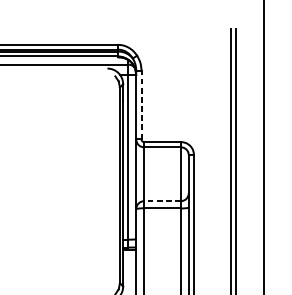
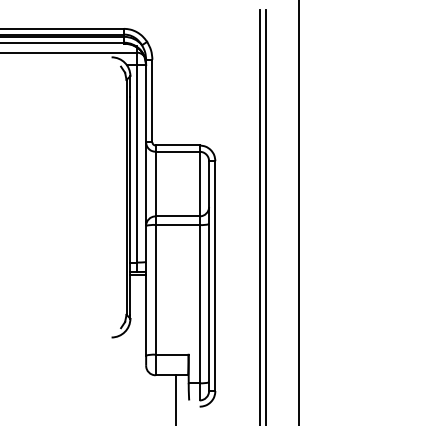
line: (141, 104) -> (152, 100), dashed -> solid
line: (162, 201) -> (177, 216), dashed -> solid

